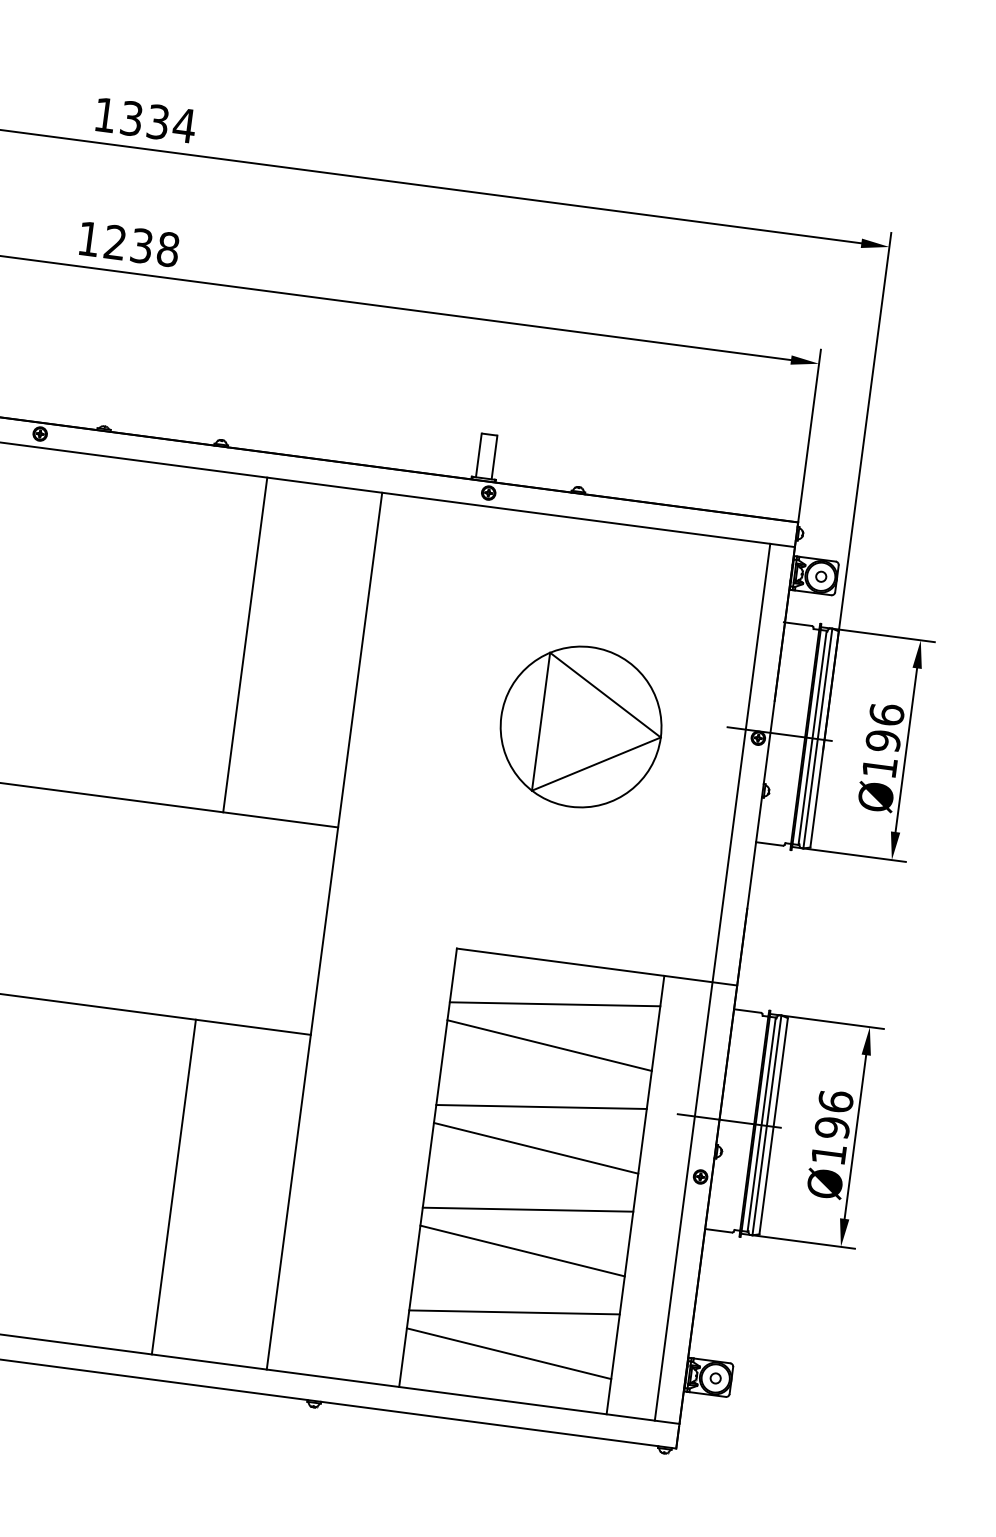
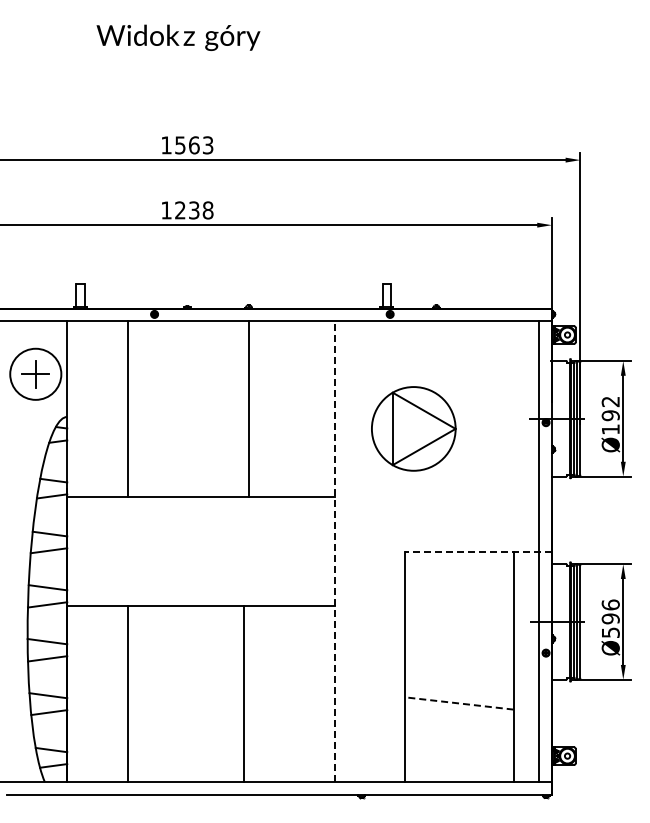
text: (158, 122) -> (194, 145), 1334 -> 1563
line: (244, 645) -> (248, 409), moved
text: (886, 714) -> (610, 401), Ø196 -> Ø192
part: (580, 726) -> (413, 428), moved
line: (325, 930) -> (335, 551), solid -> dashed
line: (597, 966) -> (478, 551), solid -> dashed
line: (553, 1003) -> (458, 573), removed
line: (548, 1045) -> (458, 595), removed
line: (540, 1106) -> (458, 627), removed
line: (534, 1148) -> (458, 649), removed
text: (828, 1153) -> (610, 632), Ø196 -> Ø596
line: (173, 1187) -> (243, 694), moved
line: (526, 1209) -> (458, 681), removed
line: (523, 1251) -> (459, 703), solid -> dashed
line: (513, 1311) -> (458, 735), removed
line: (507, 1353) -> (458, 757), removed

